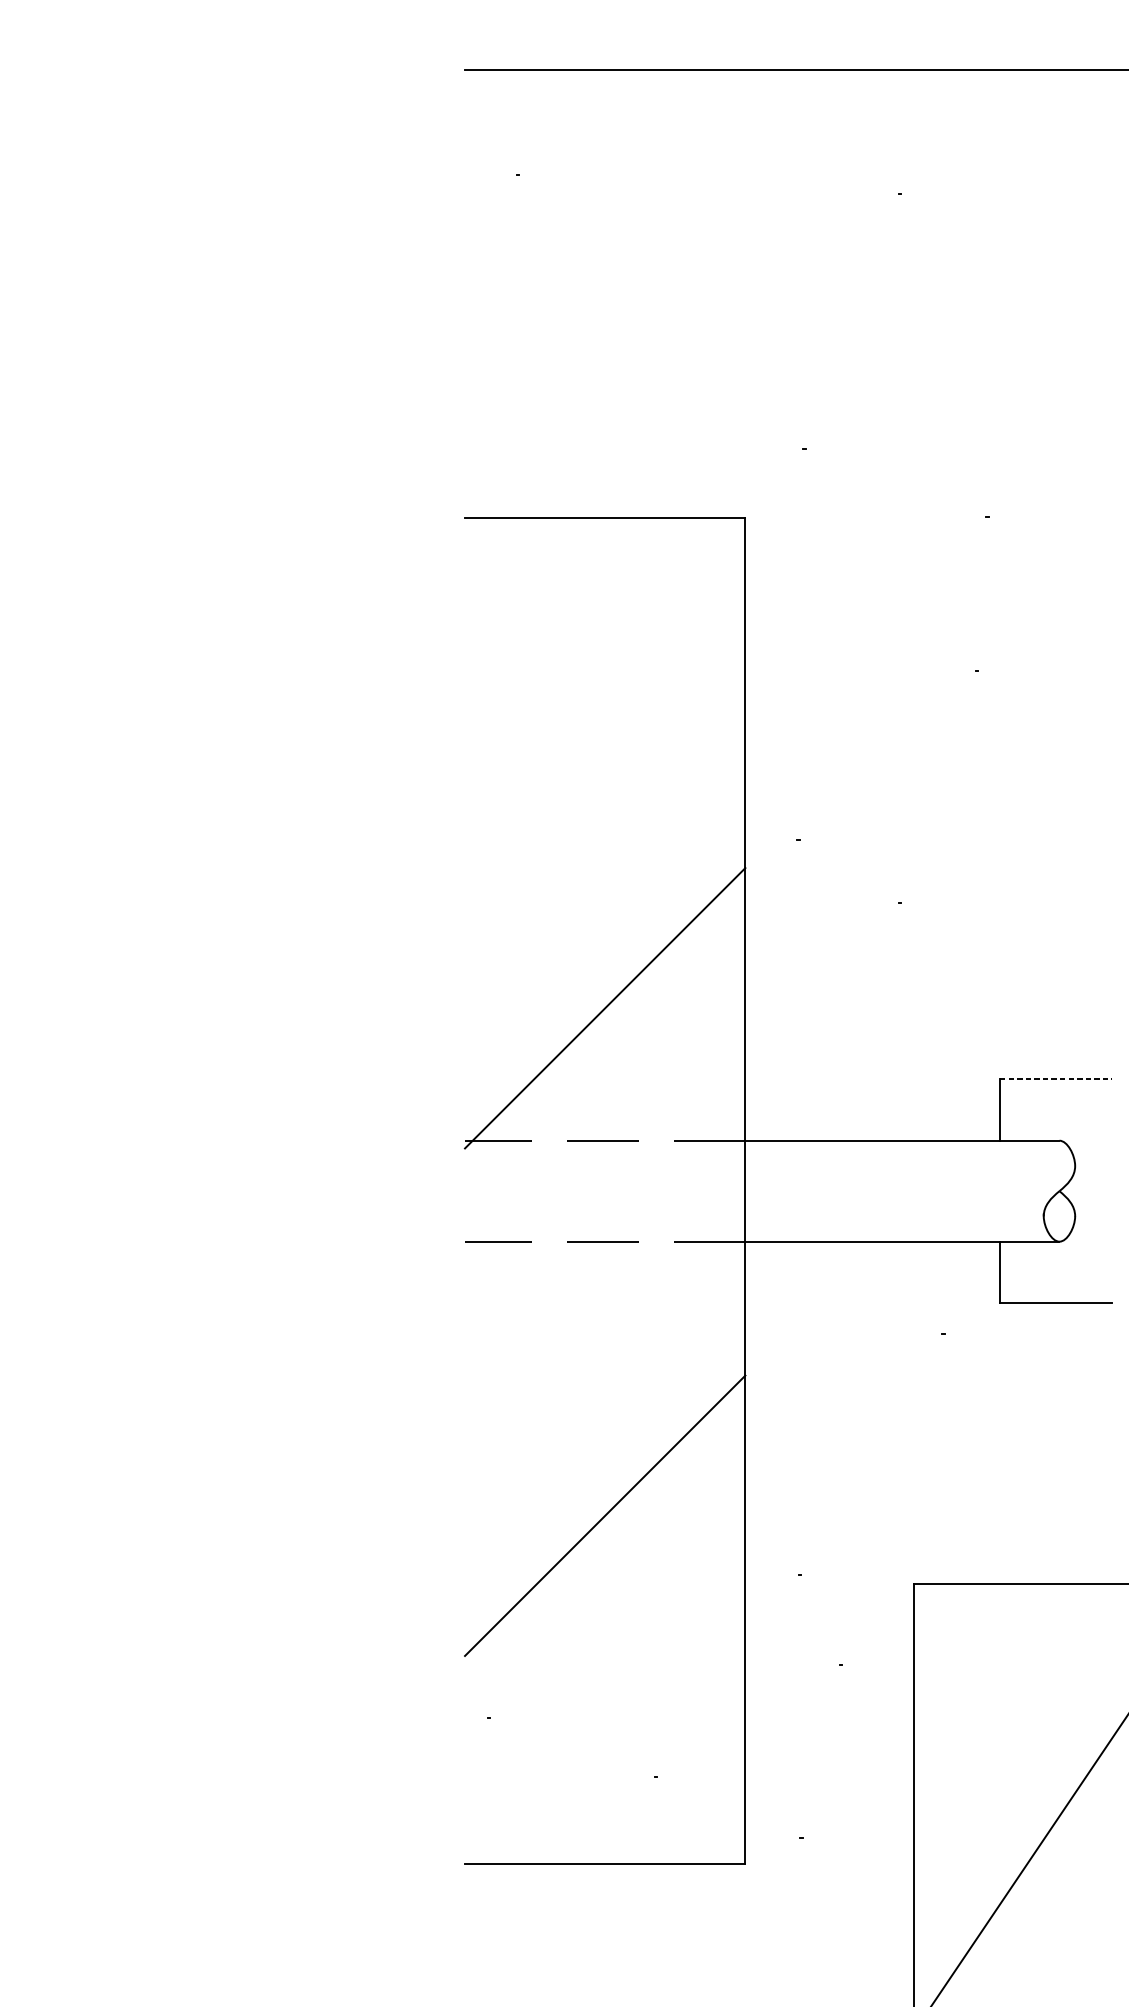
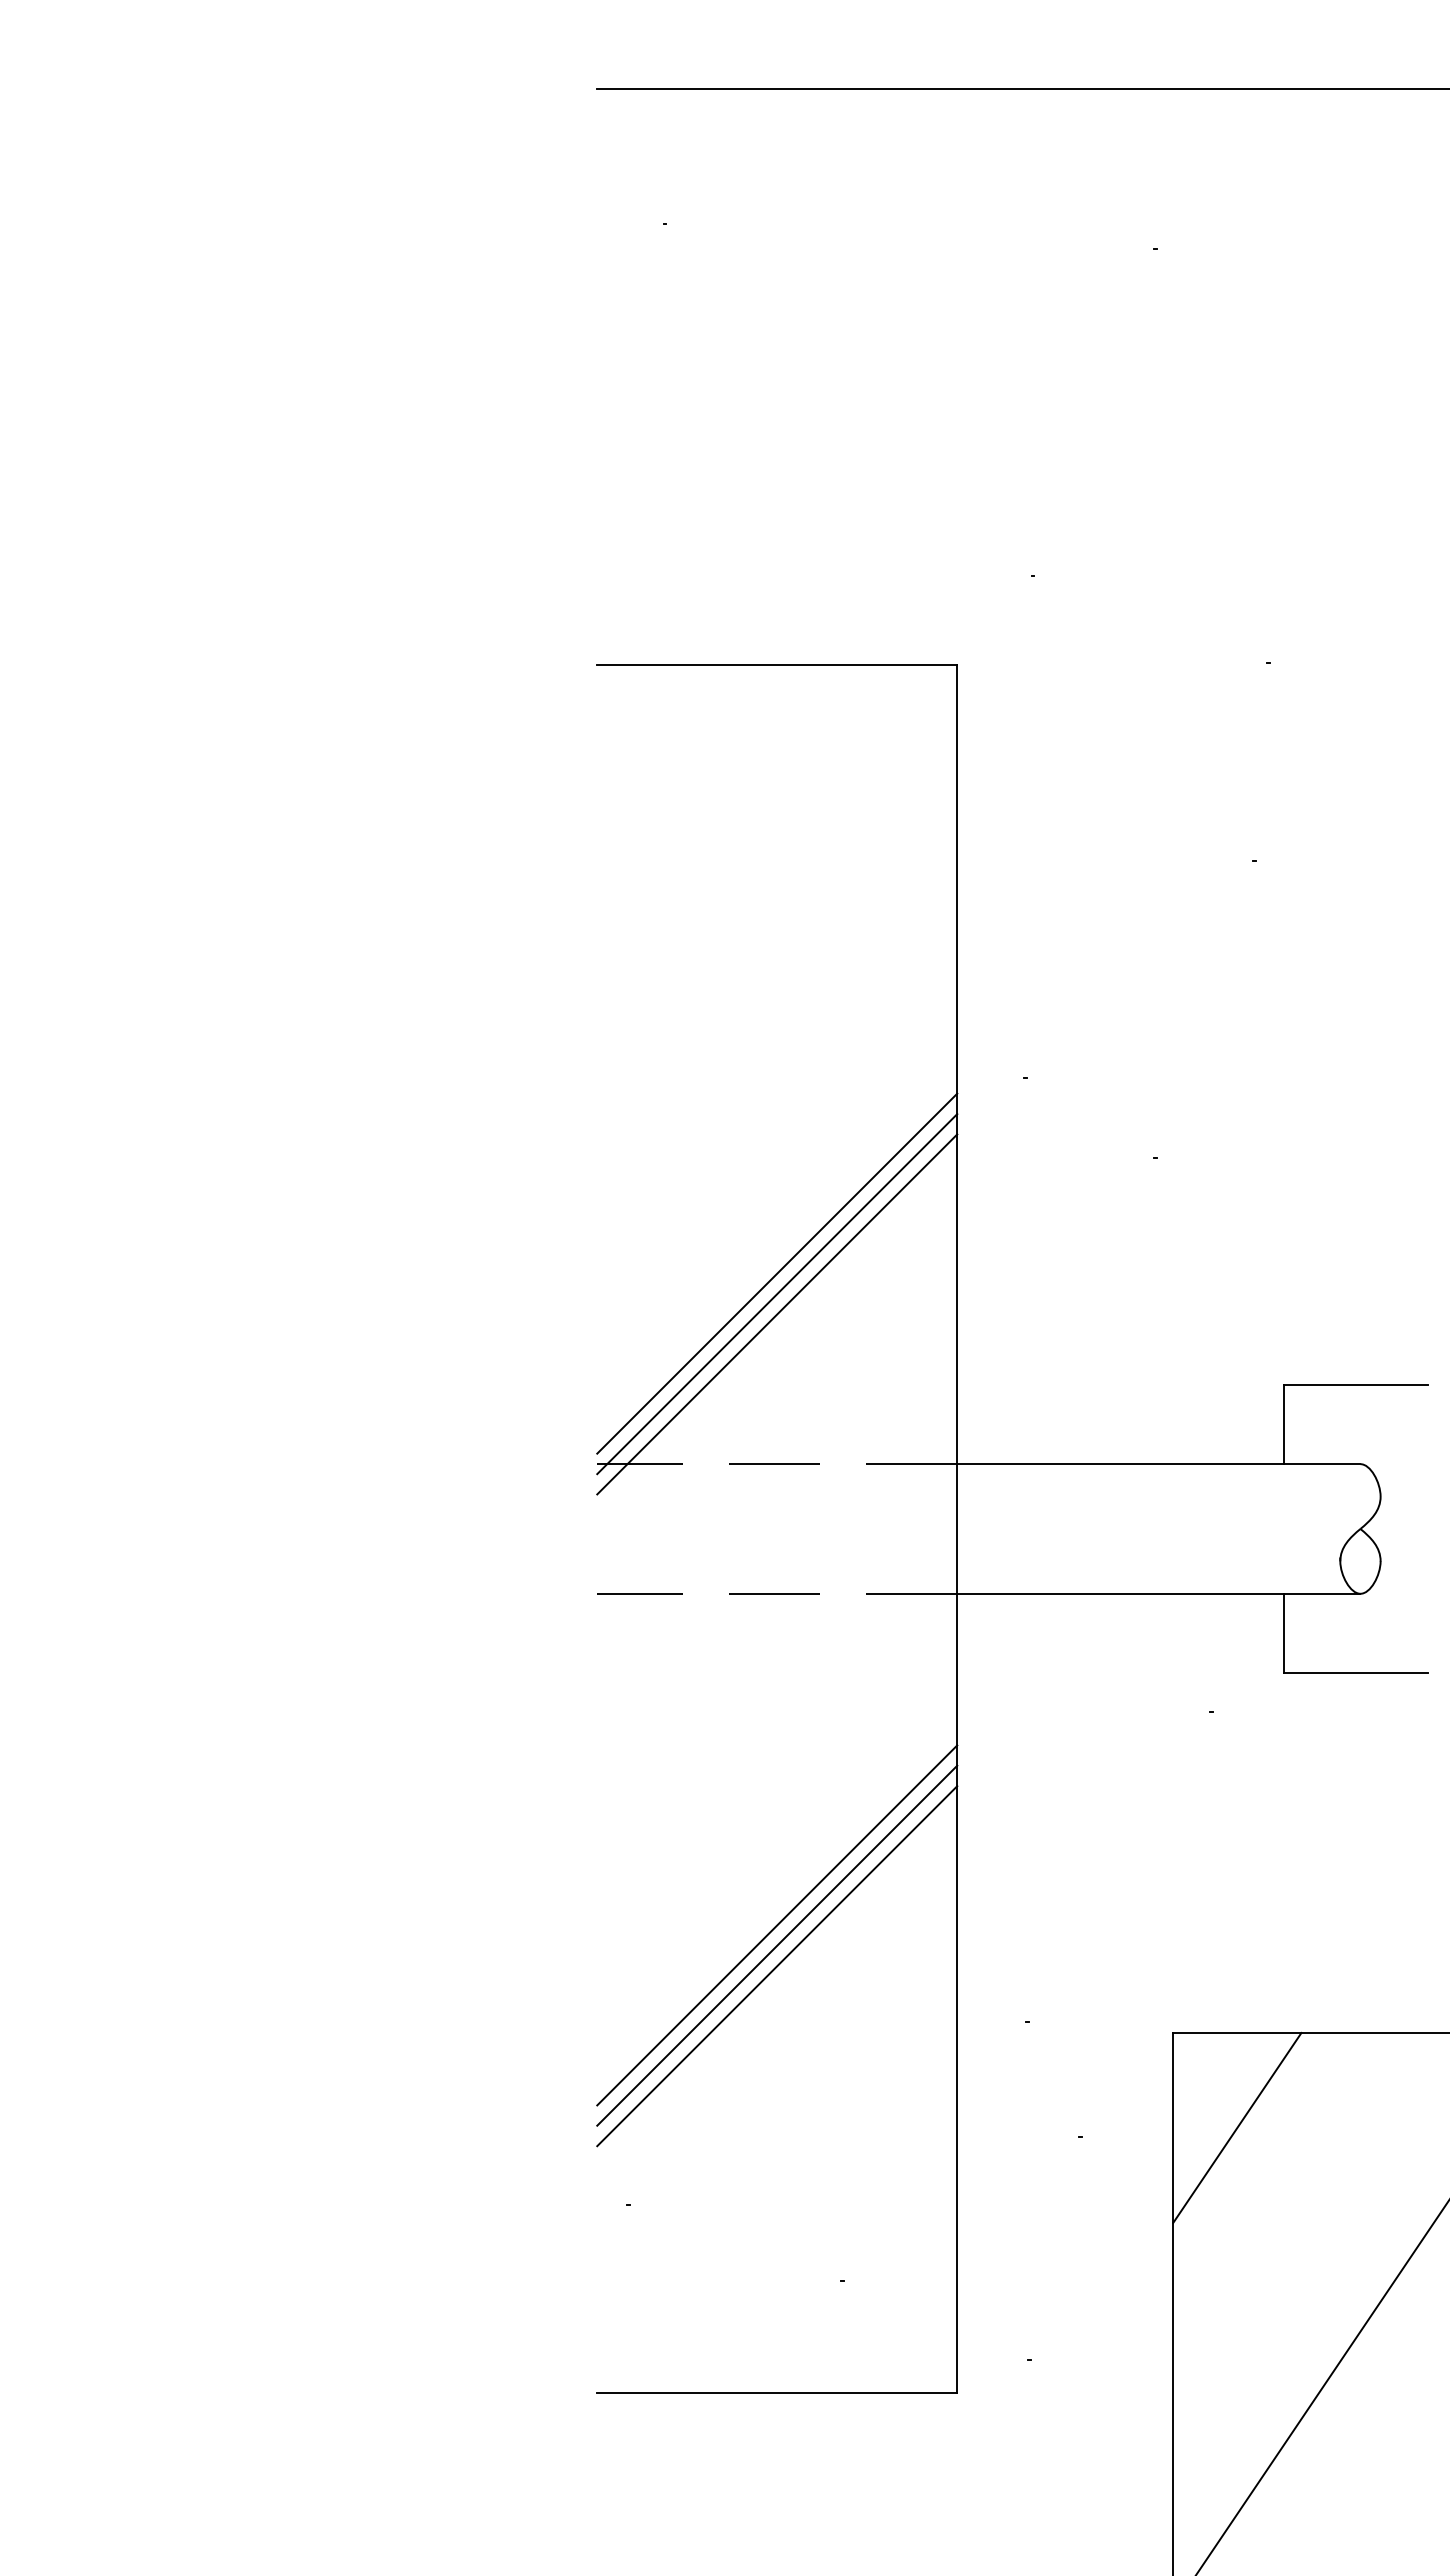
line: (605, 992) -> (777, 1273), added
line: (605, 1024) -> (777, 1314), added
line: (1056, 1078) -> (1356, 1384), dashed -> solid
line: (605, 1500) -> (777, 1925), added
line: (605, 1531) -> (777, 1966), added
line: (963, 1657) -> (1237, 2127), added

